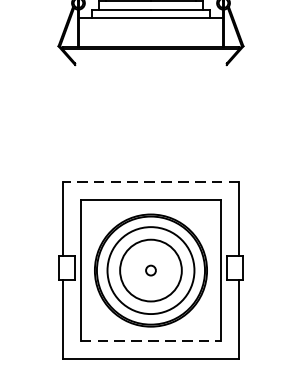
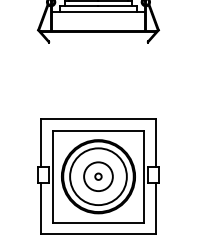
line: (151, 182) -> (98, 119), dashed -> solid
circle: (151, 270) -> (98, 176), size x0.71
line: (151, 340) -> (98, 222), dashed -> solid

